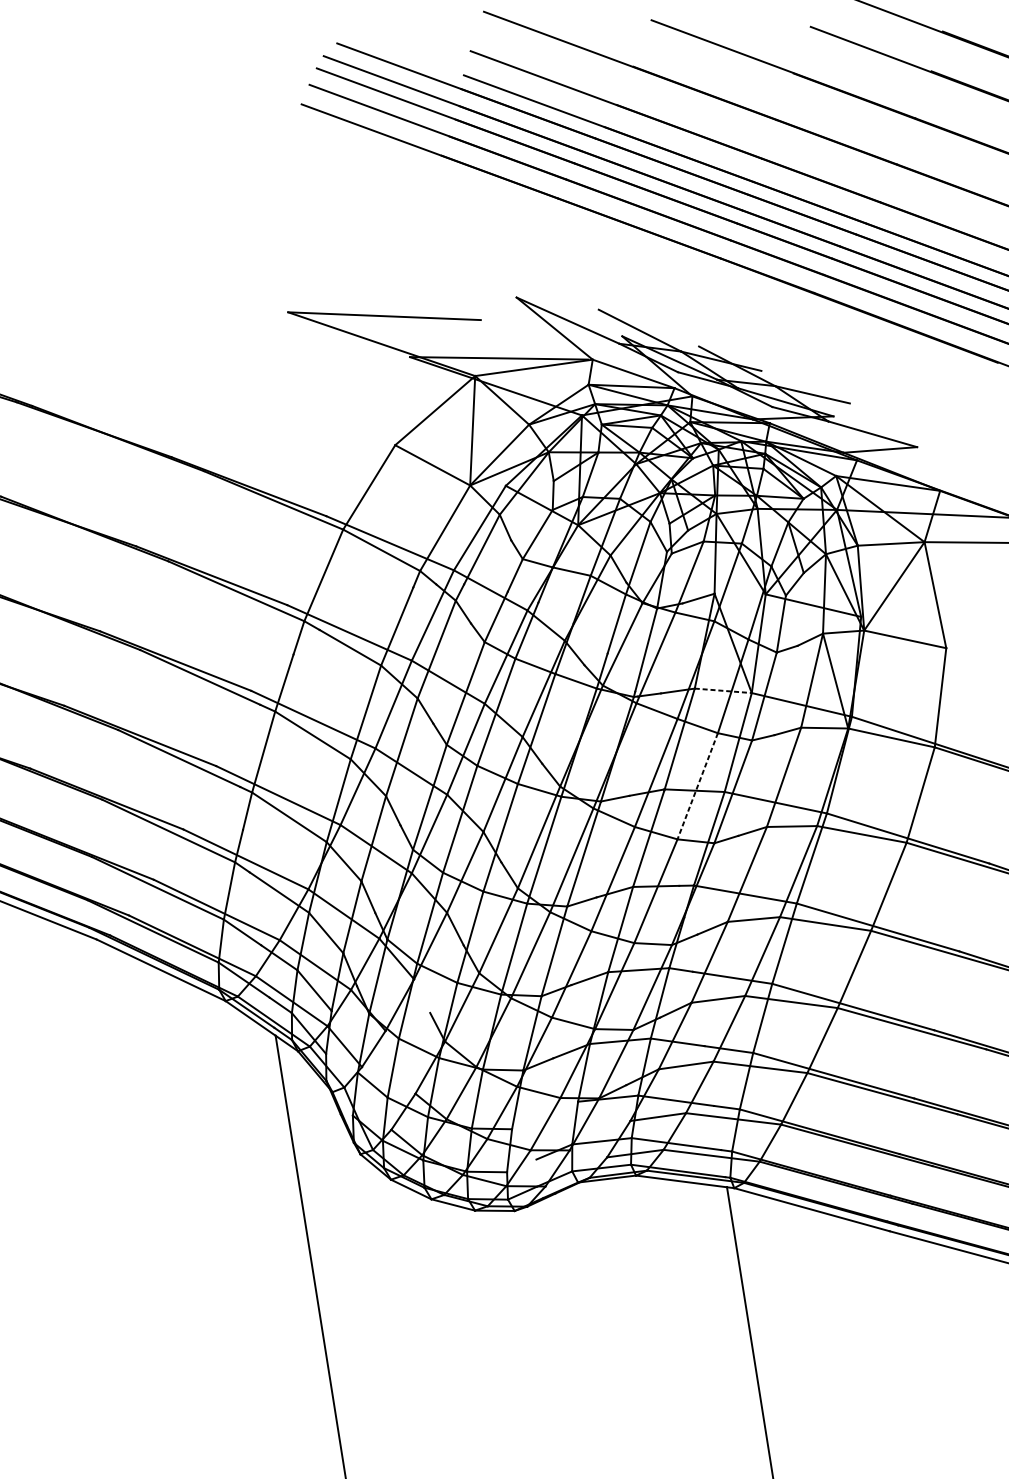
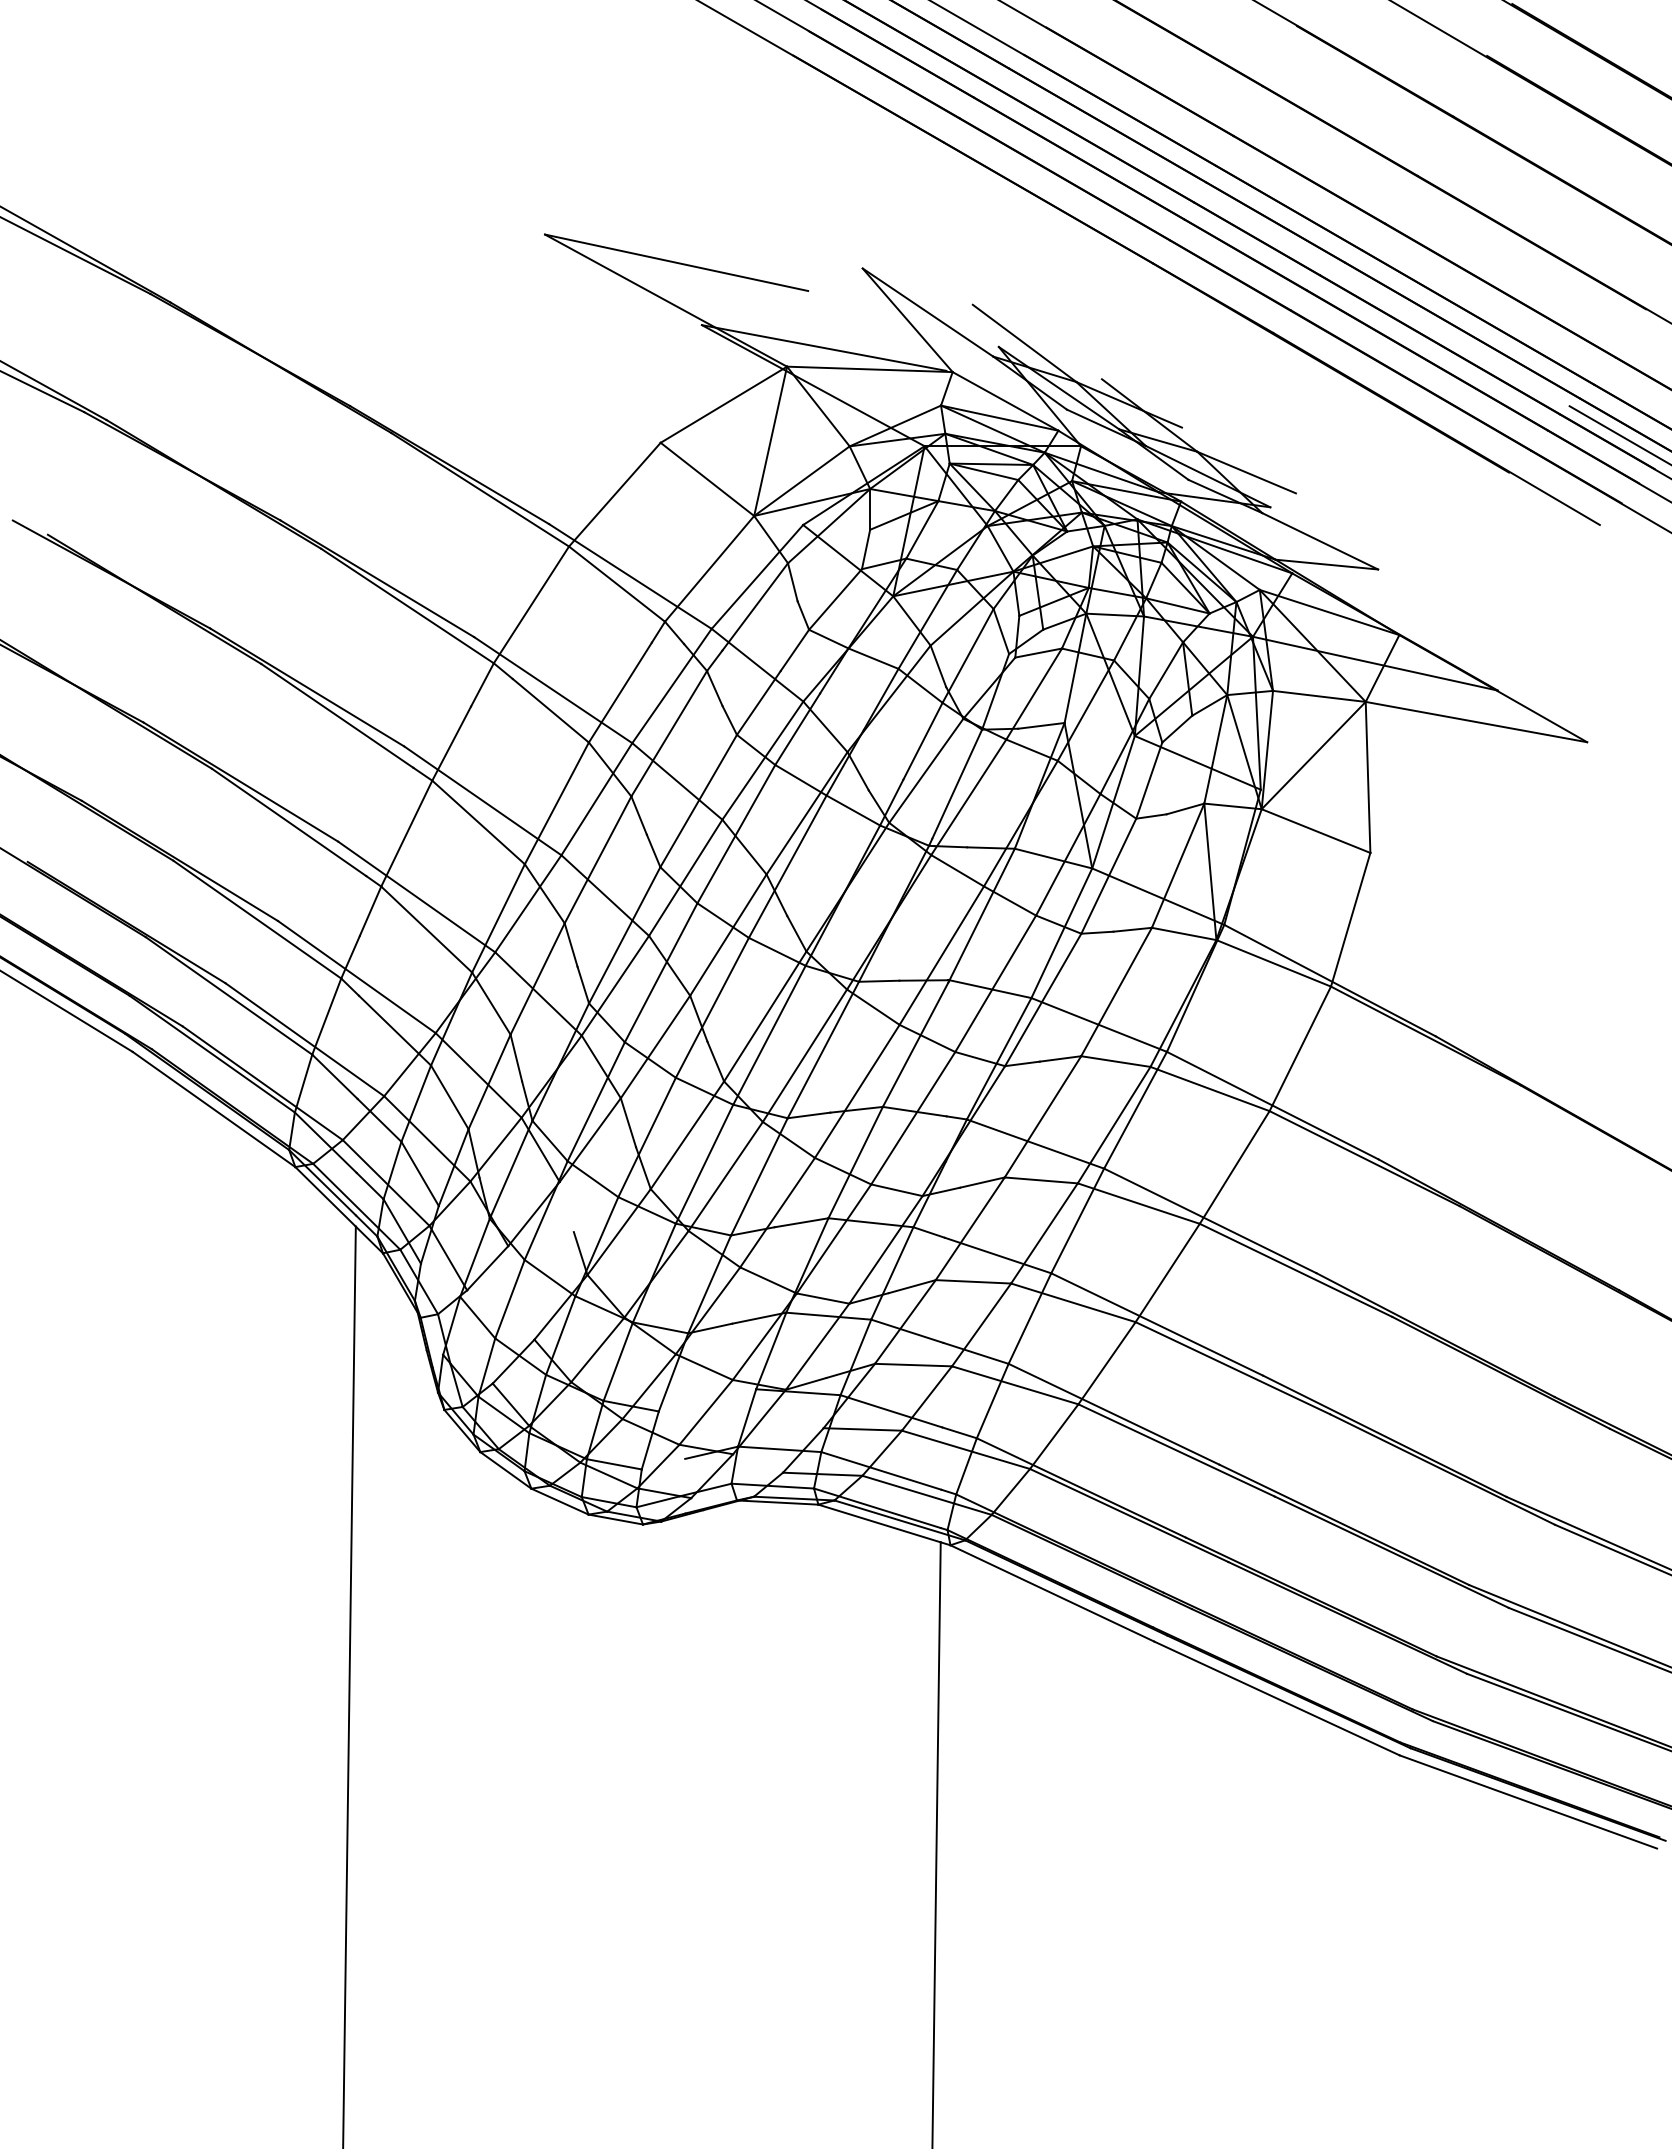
line: (723, 690) -> (1053, 858), dashed -> solid
line: (697, 786) -> (995, 984), dashed -> solid

